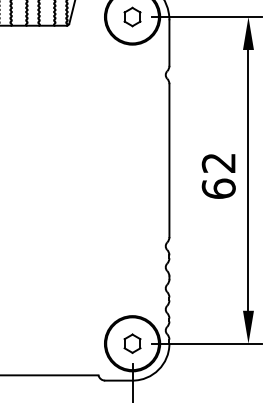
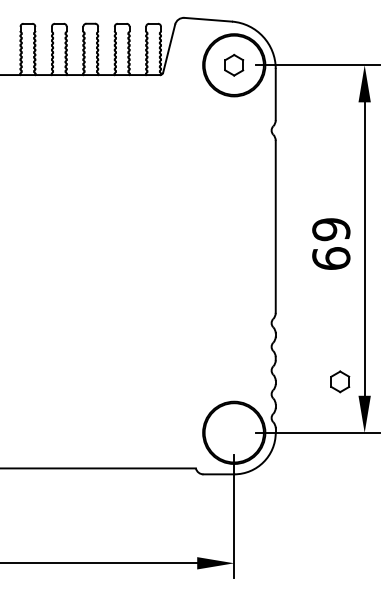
text: (218, 162) -> (331, 229), 62 -> 69
part: (132, 343) -> (340, 381), moved

